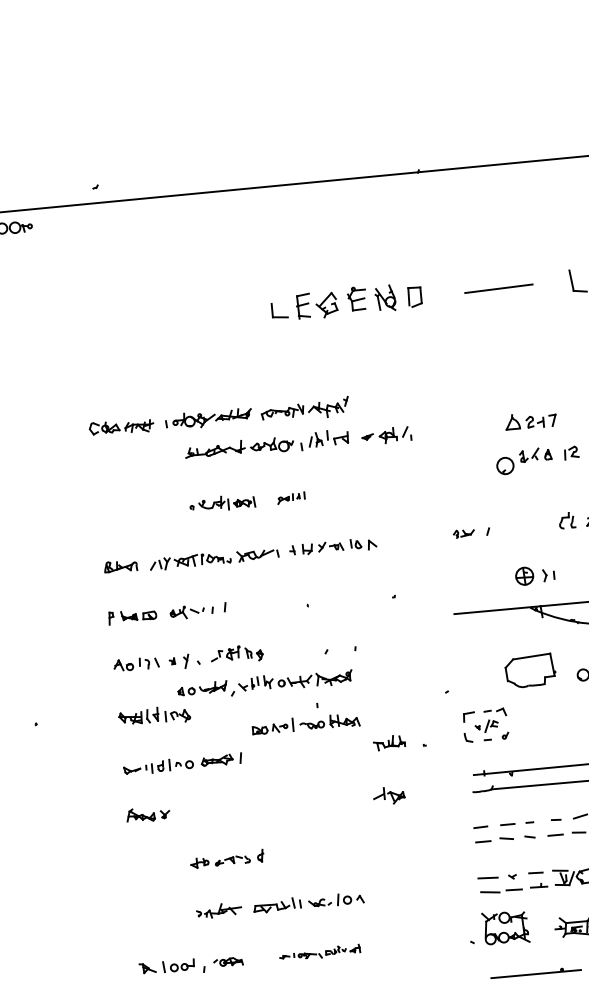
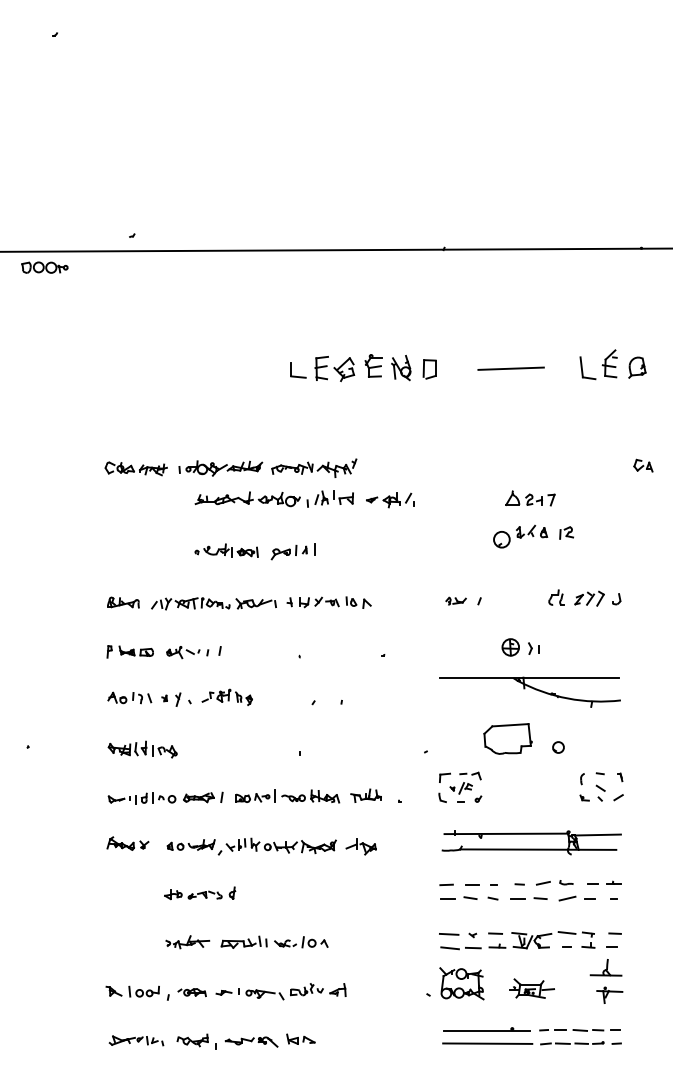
part: (290, 497) -> (292, 551), size x1.67
part: (264, 684) -> (251, 846), moved
part: (305, 724) -> (287, 796), moved
part: (319, 952) -> (280, 991), size x1.67

